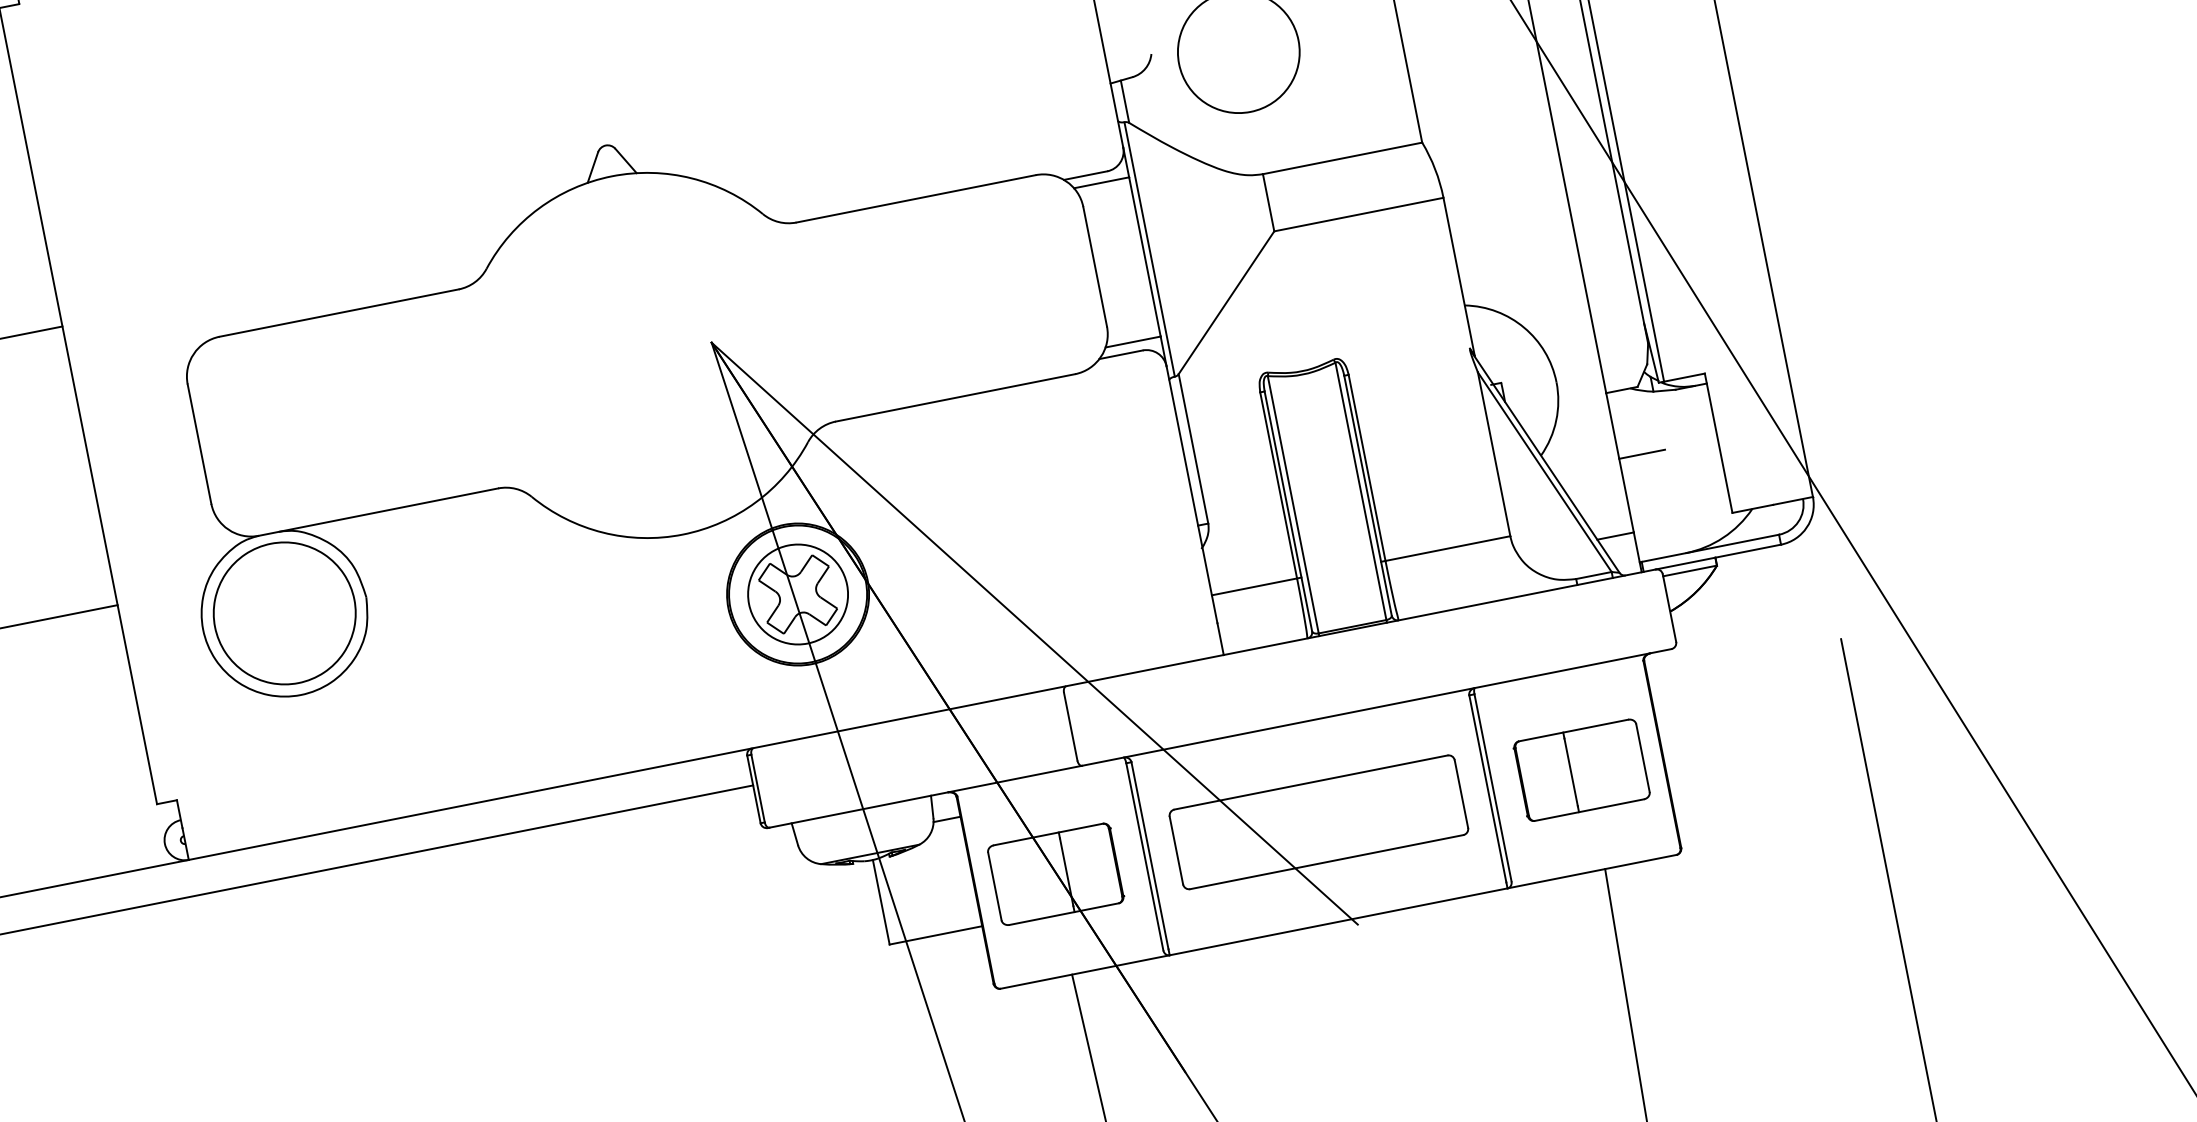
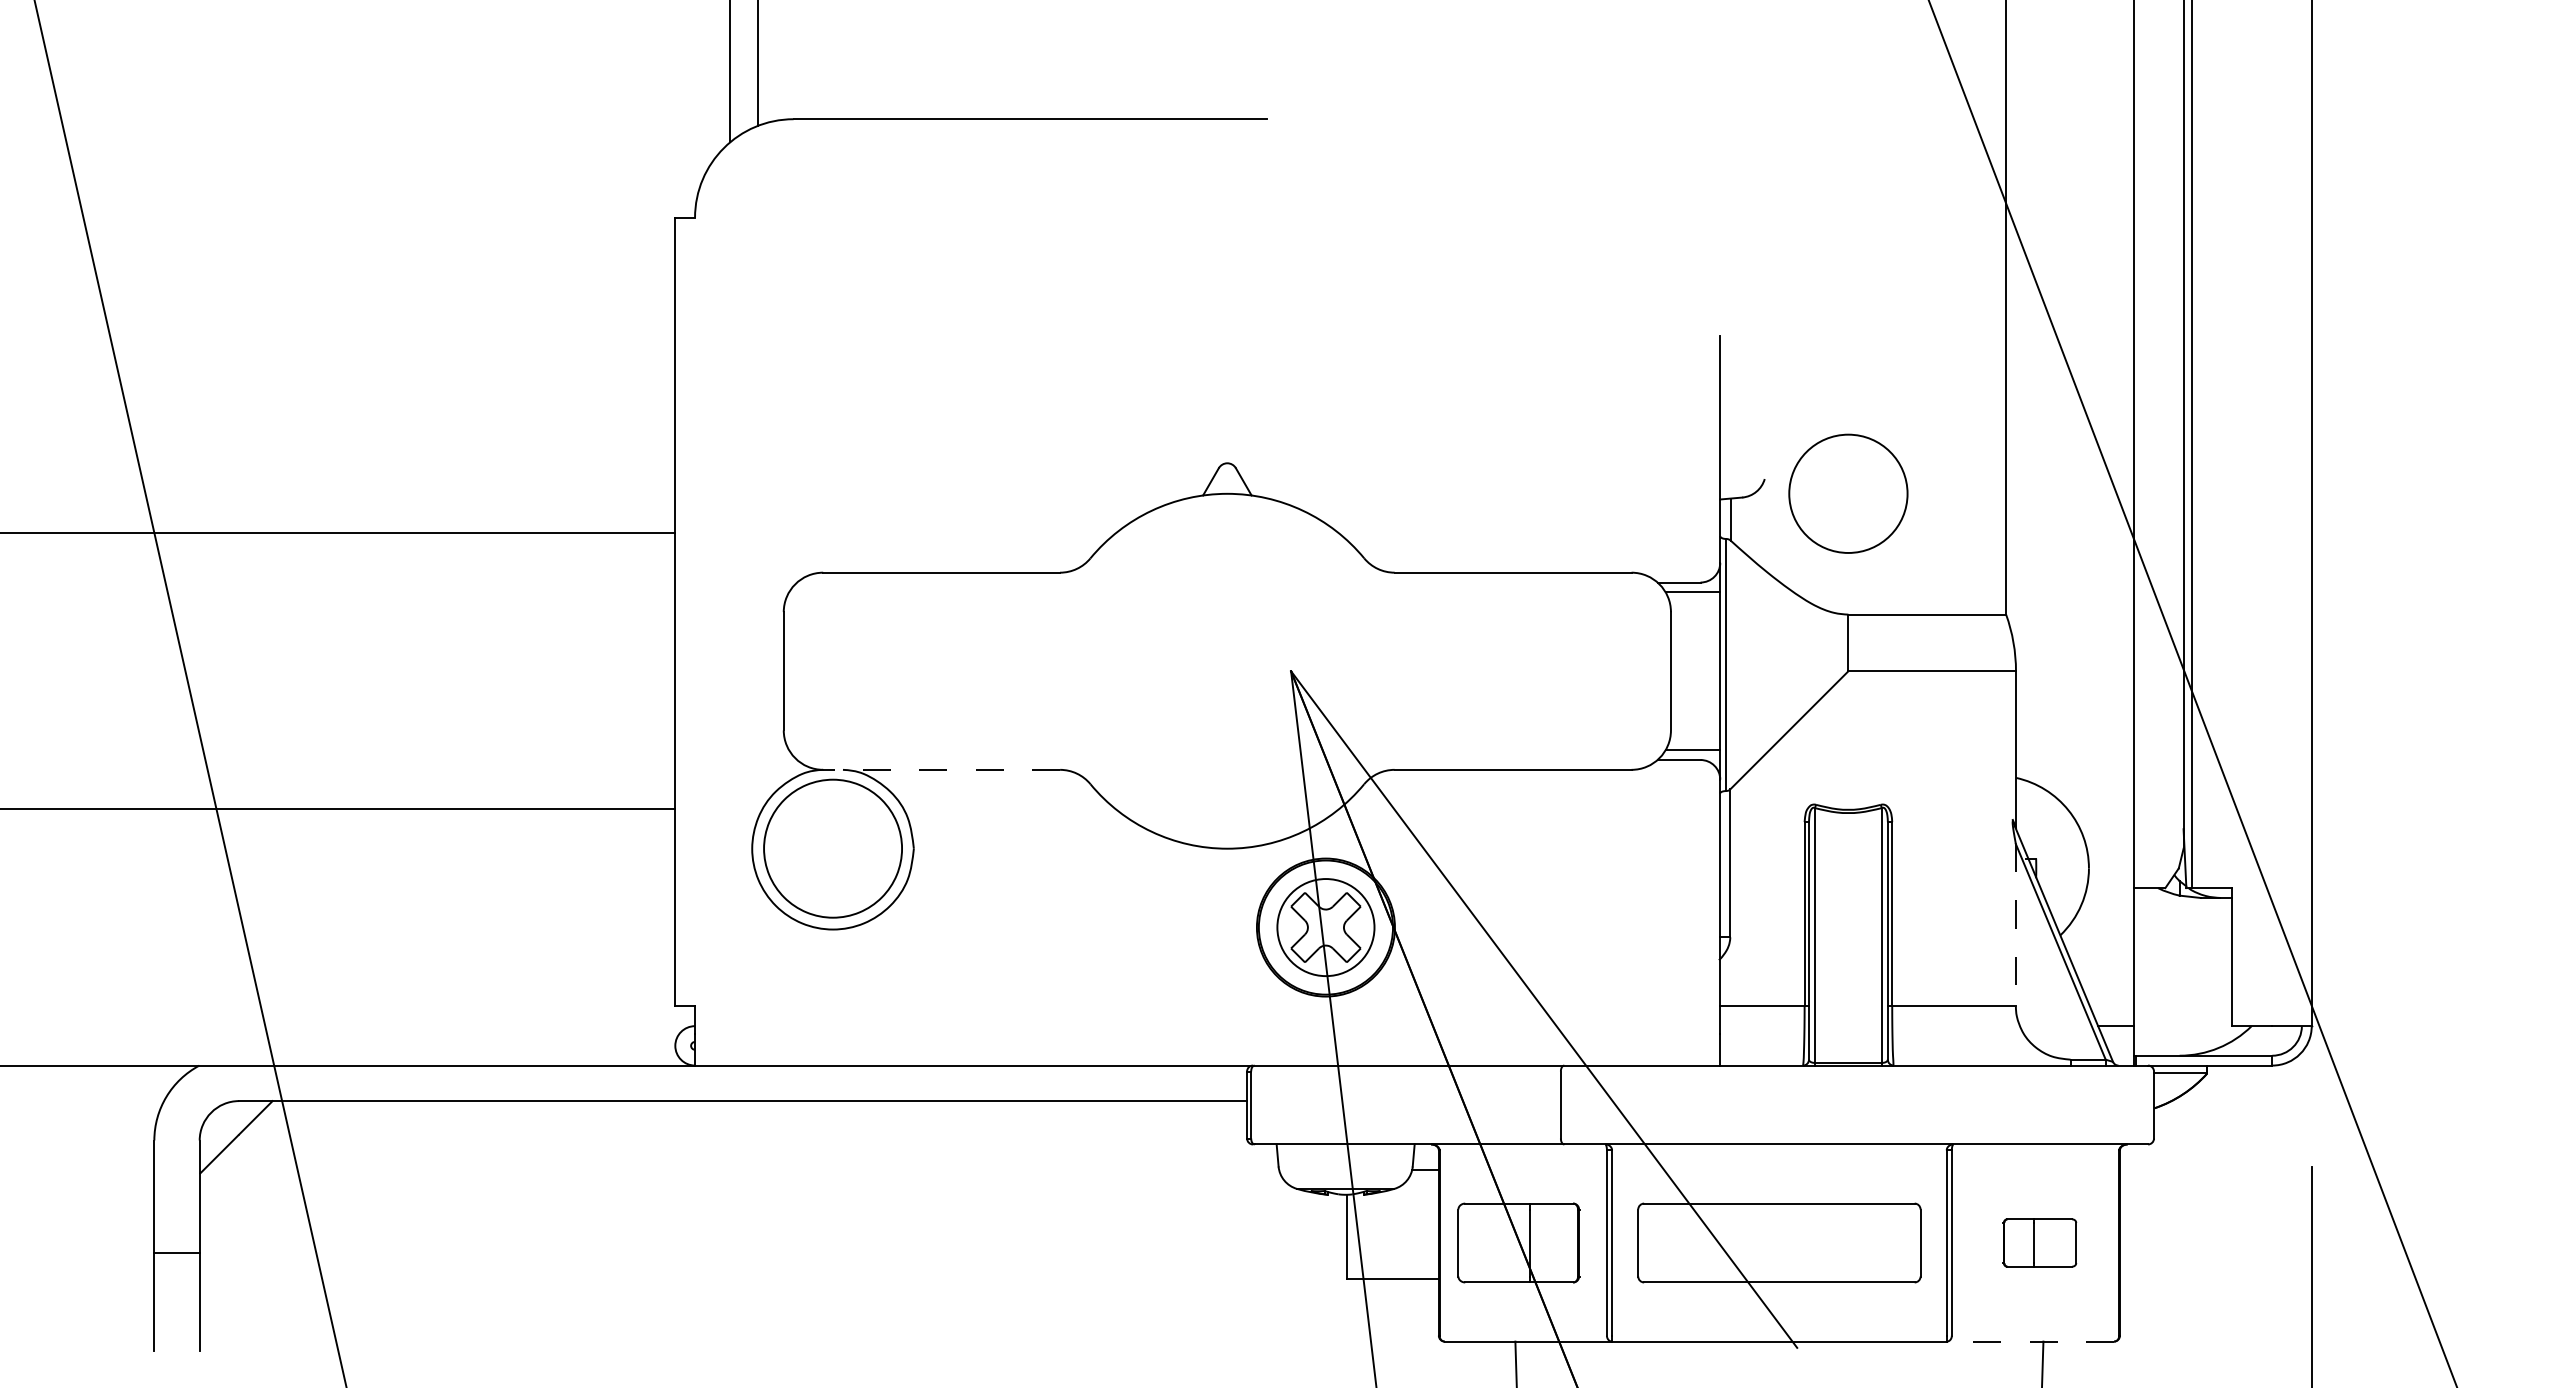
line: (1493, 454) -> (2015, 925), solid -> dashed
line: (1641, 454) -> (2156, 953), removed
line: (378, 511) -> (941, 769), solid -> dashed
part: (1581, 769) -> (2039, 1242), size x0.6
line: (1592, 871) -> (2030, 1341), solid -> dashed

